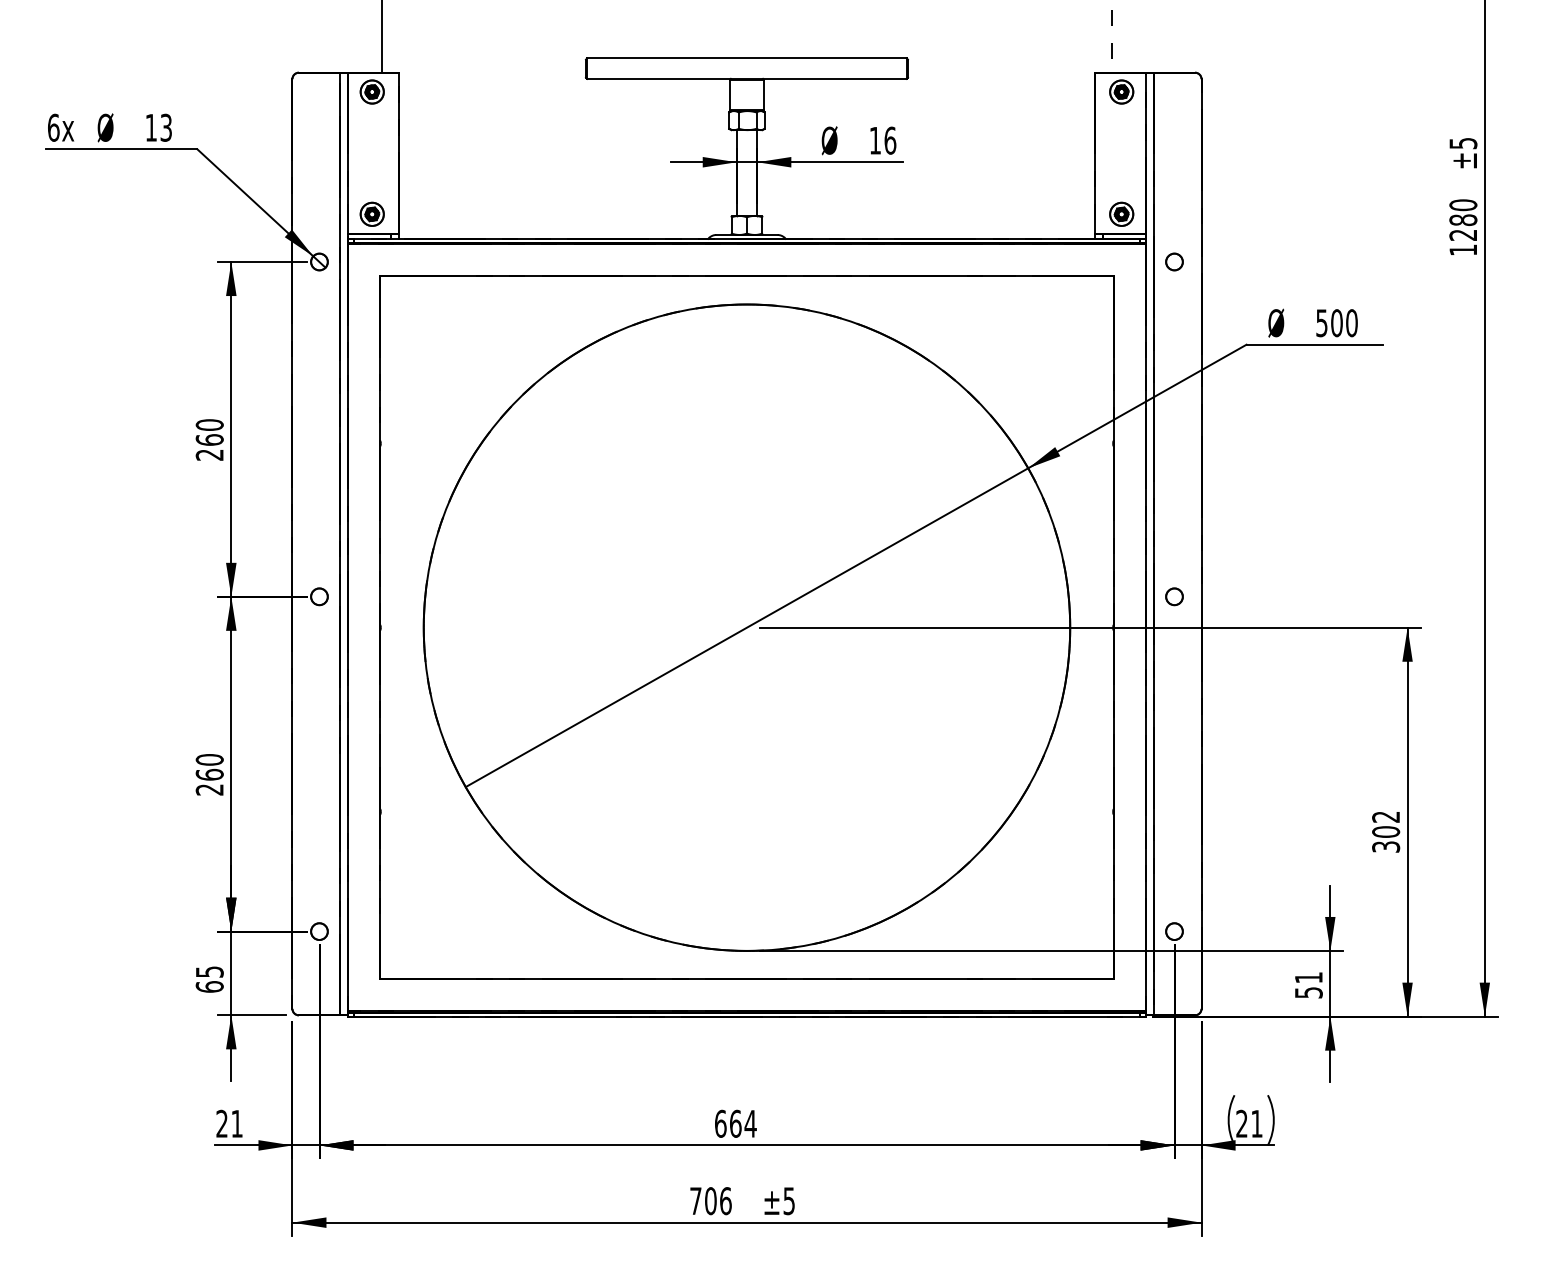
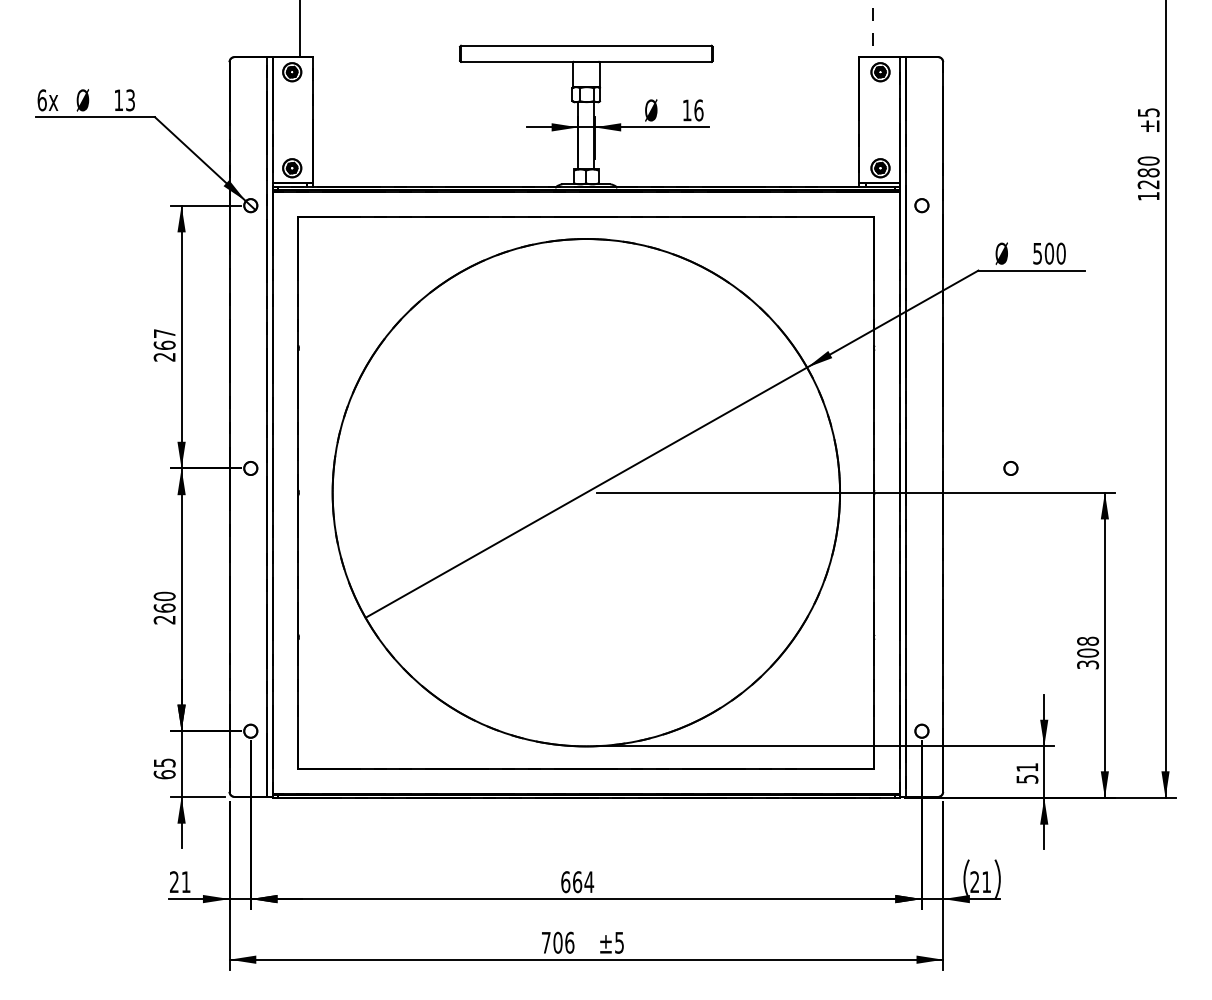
text: (209, 424) -> (164, 333), 260 -> 267
circle: (1173, 596) -> (1010, 468), moved
text: (1386, 815) -> (1088, 640), 302 -> 308

